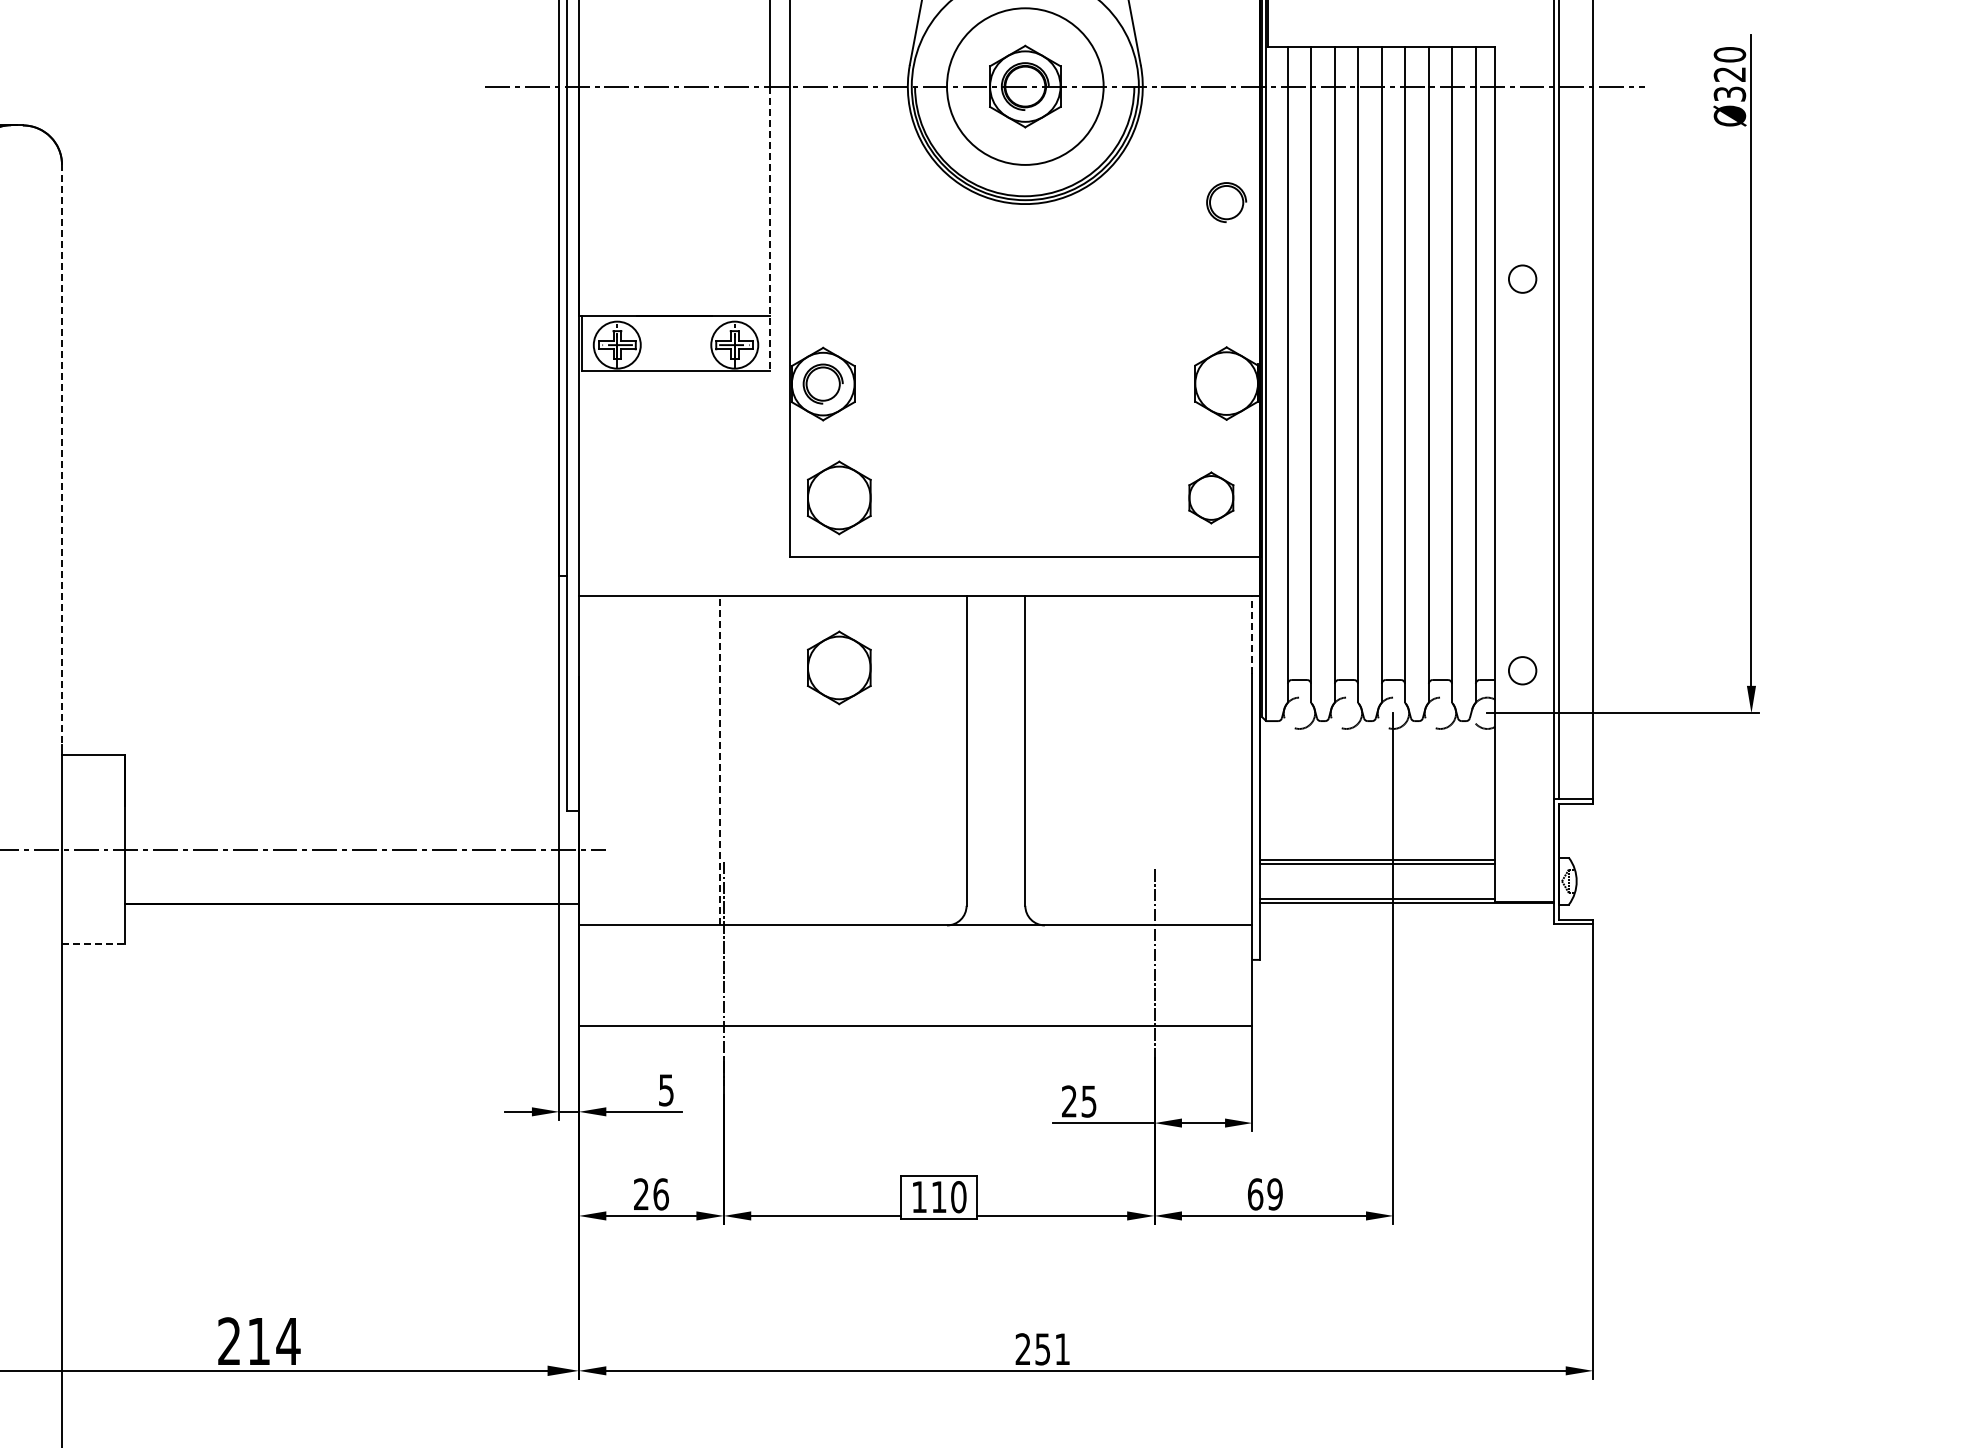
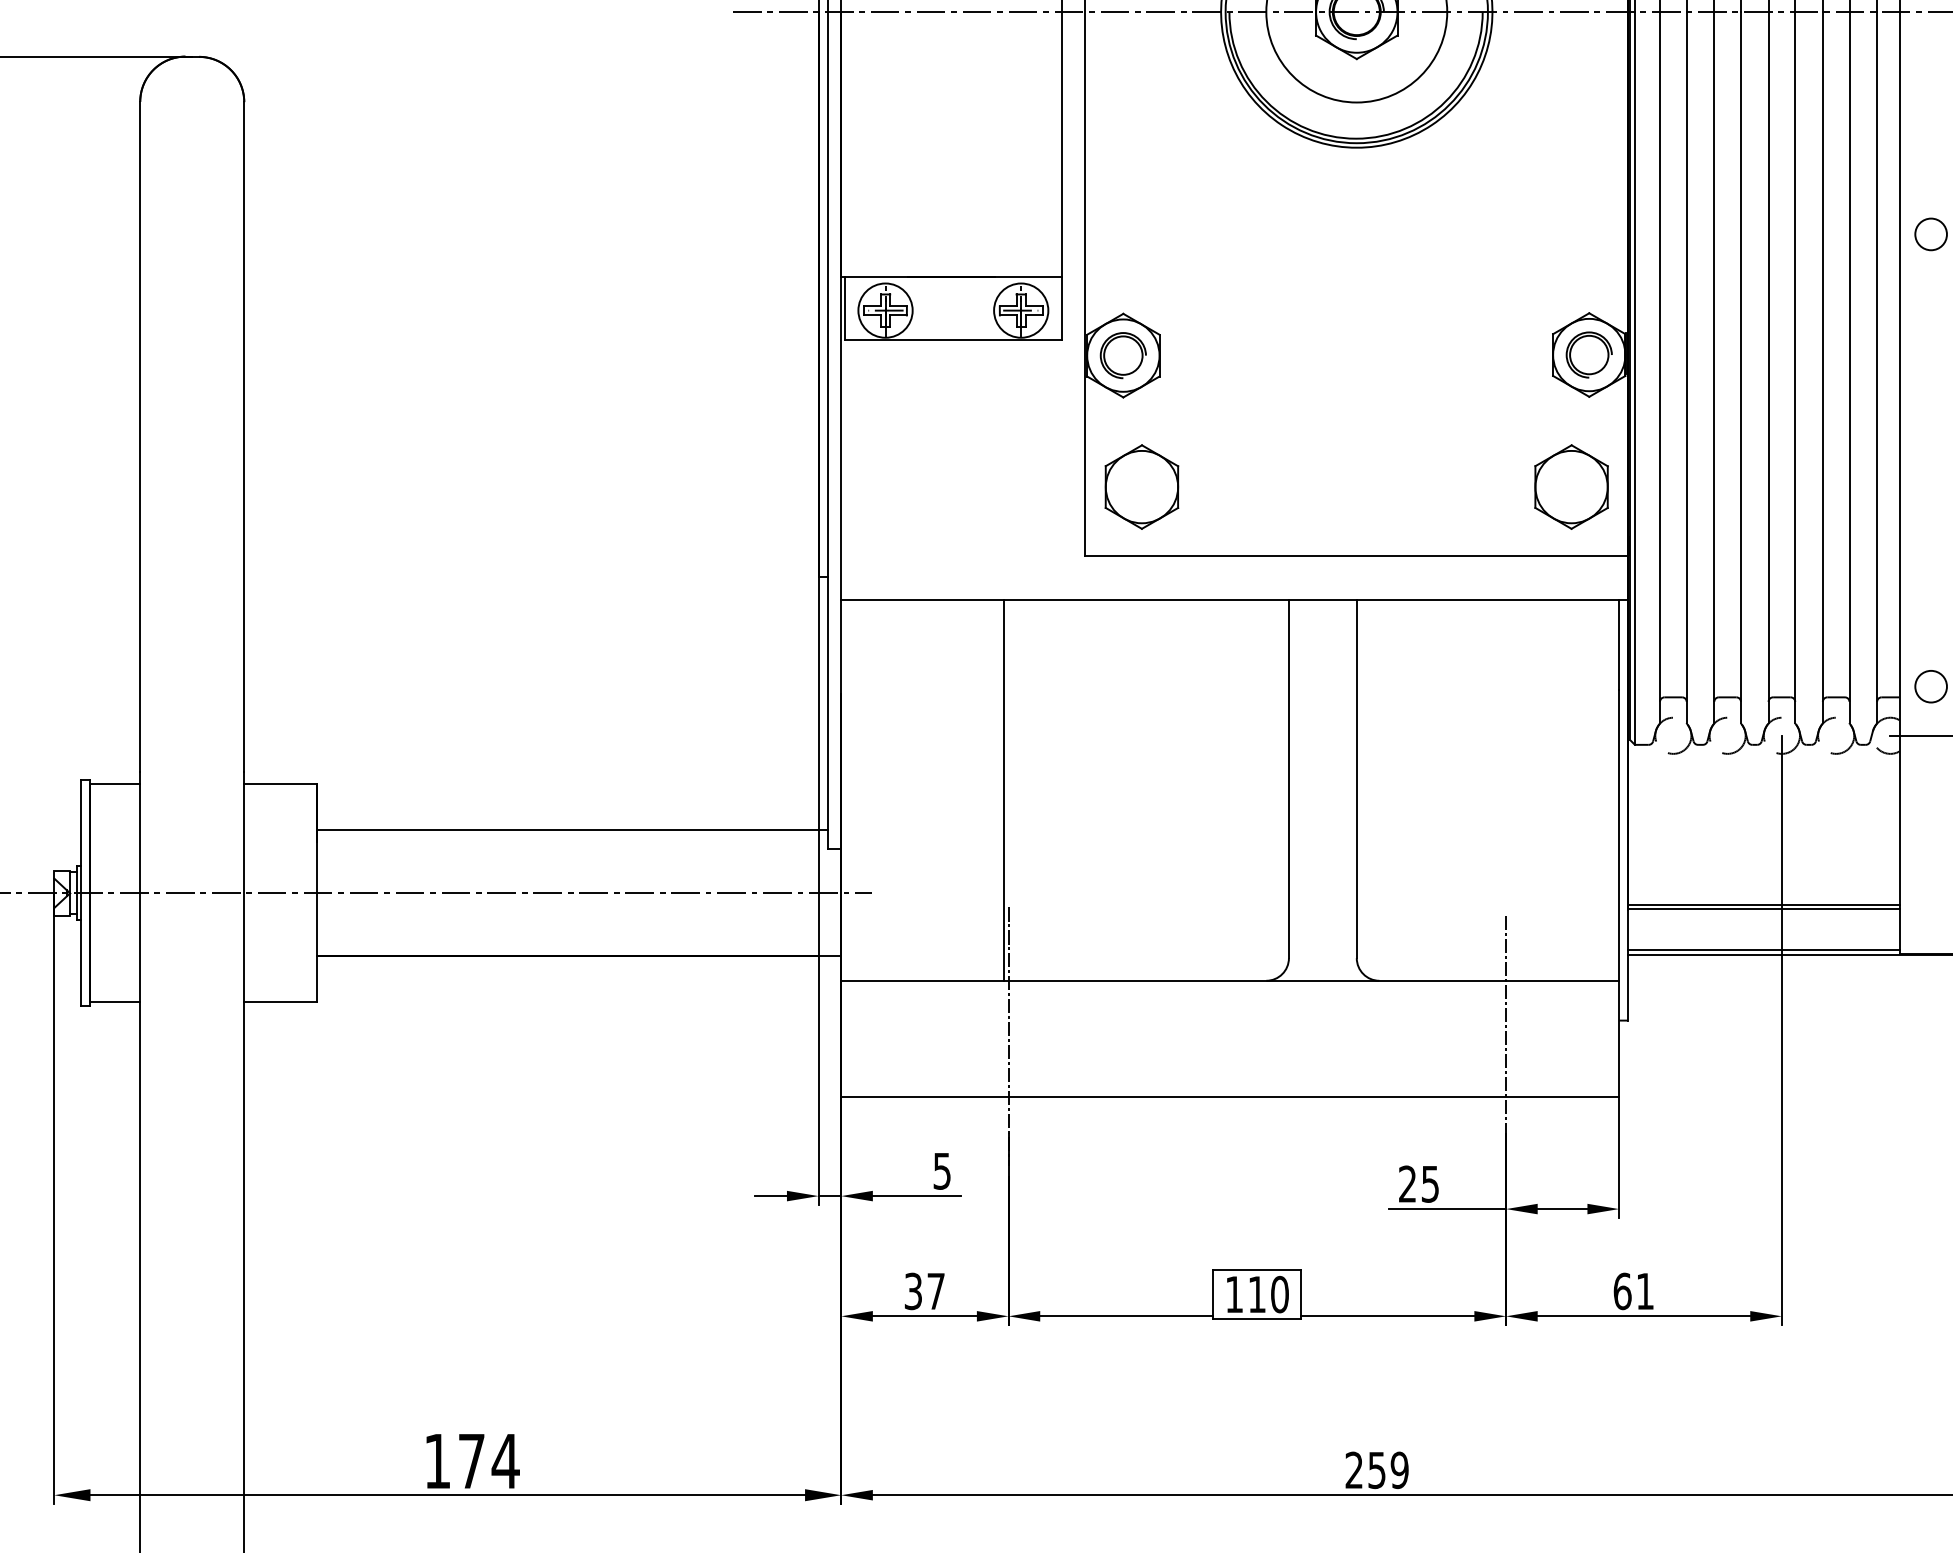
part: (1226, 202) -> (1589, 354), moved
line: (770, 228) -> (1062, 175), dashed -> solid
line: (62, 455) -> (244, 438), dashed -> solid
part: (1211, 497) -> (1571, 486), size x1.43
line: (1252, 634) -> (1619, 644), dashed -> solid
part: (839, 667) -> (1142, 682), removed
line: (719, 760) -> (1003, 790), dashed -> solid
line: (345, 795) -> (571, 830), added
line: (93, 944) -> (280, 1002), dashed -> solid
text: (651, 1194) -> (925, 1291), 26 -> 37
text: (1274, 1194) -> (1644, 1291), 69 -> 61
text: (243, 1340) -> (453, 1460), 214 -> 174
text: (1062, 1349) -> (1399, 1470), 251 -> 259

